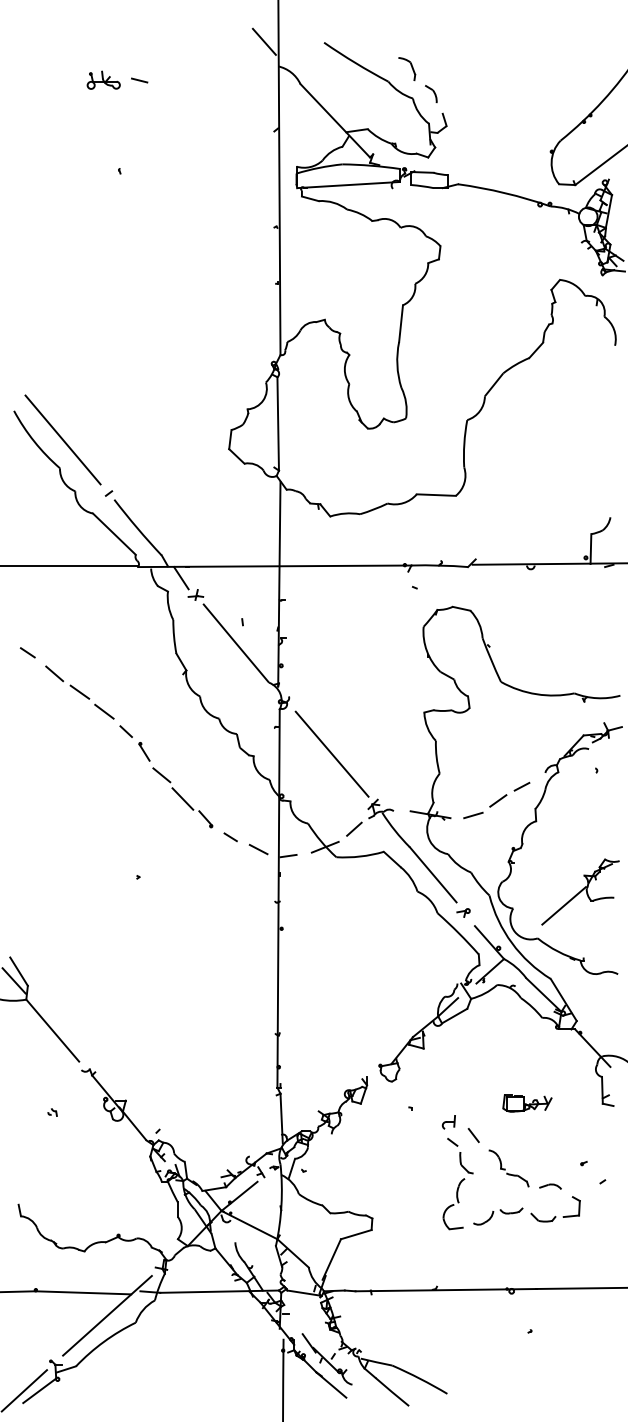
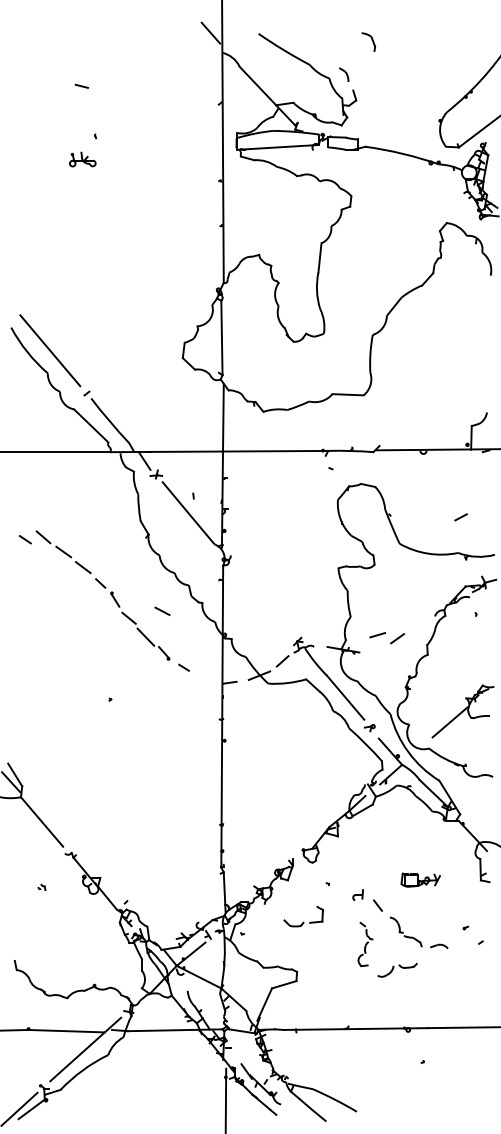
part: (407, 69) -> (368, 42), moved
part: (103, 79) -> (82, 158), moved
line: (139, 80) -> (81, 86), moved
line: (27, 652) -> (25, 539), moved
line: (331, 753) -> (264, 600), removed
line: (521, 786) -> (460, 517), moved
line: (473, 815) -> (377, 635), moved
line: (258, 849) -> (162, 611), moved
part: (457, 1184) -> (364, 944), size x0.6
part: (555, 1216) -> (303, 922), moved

